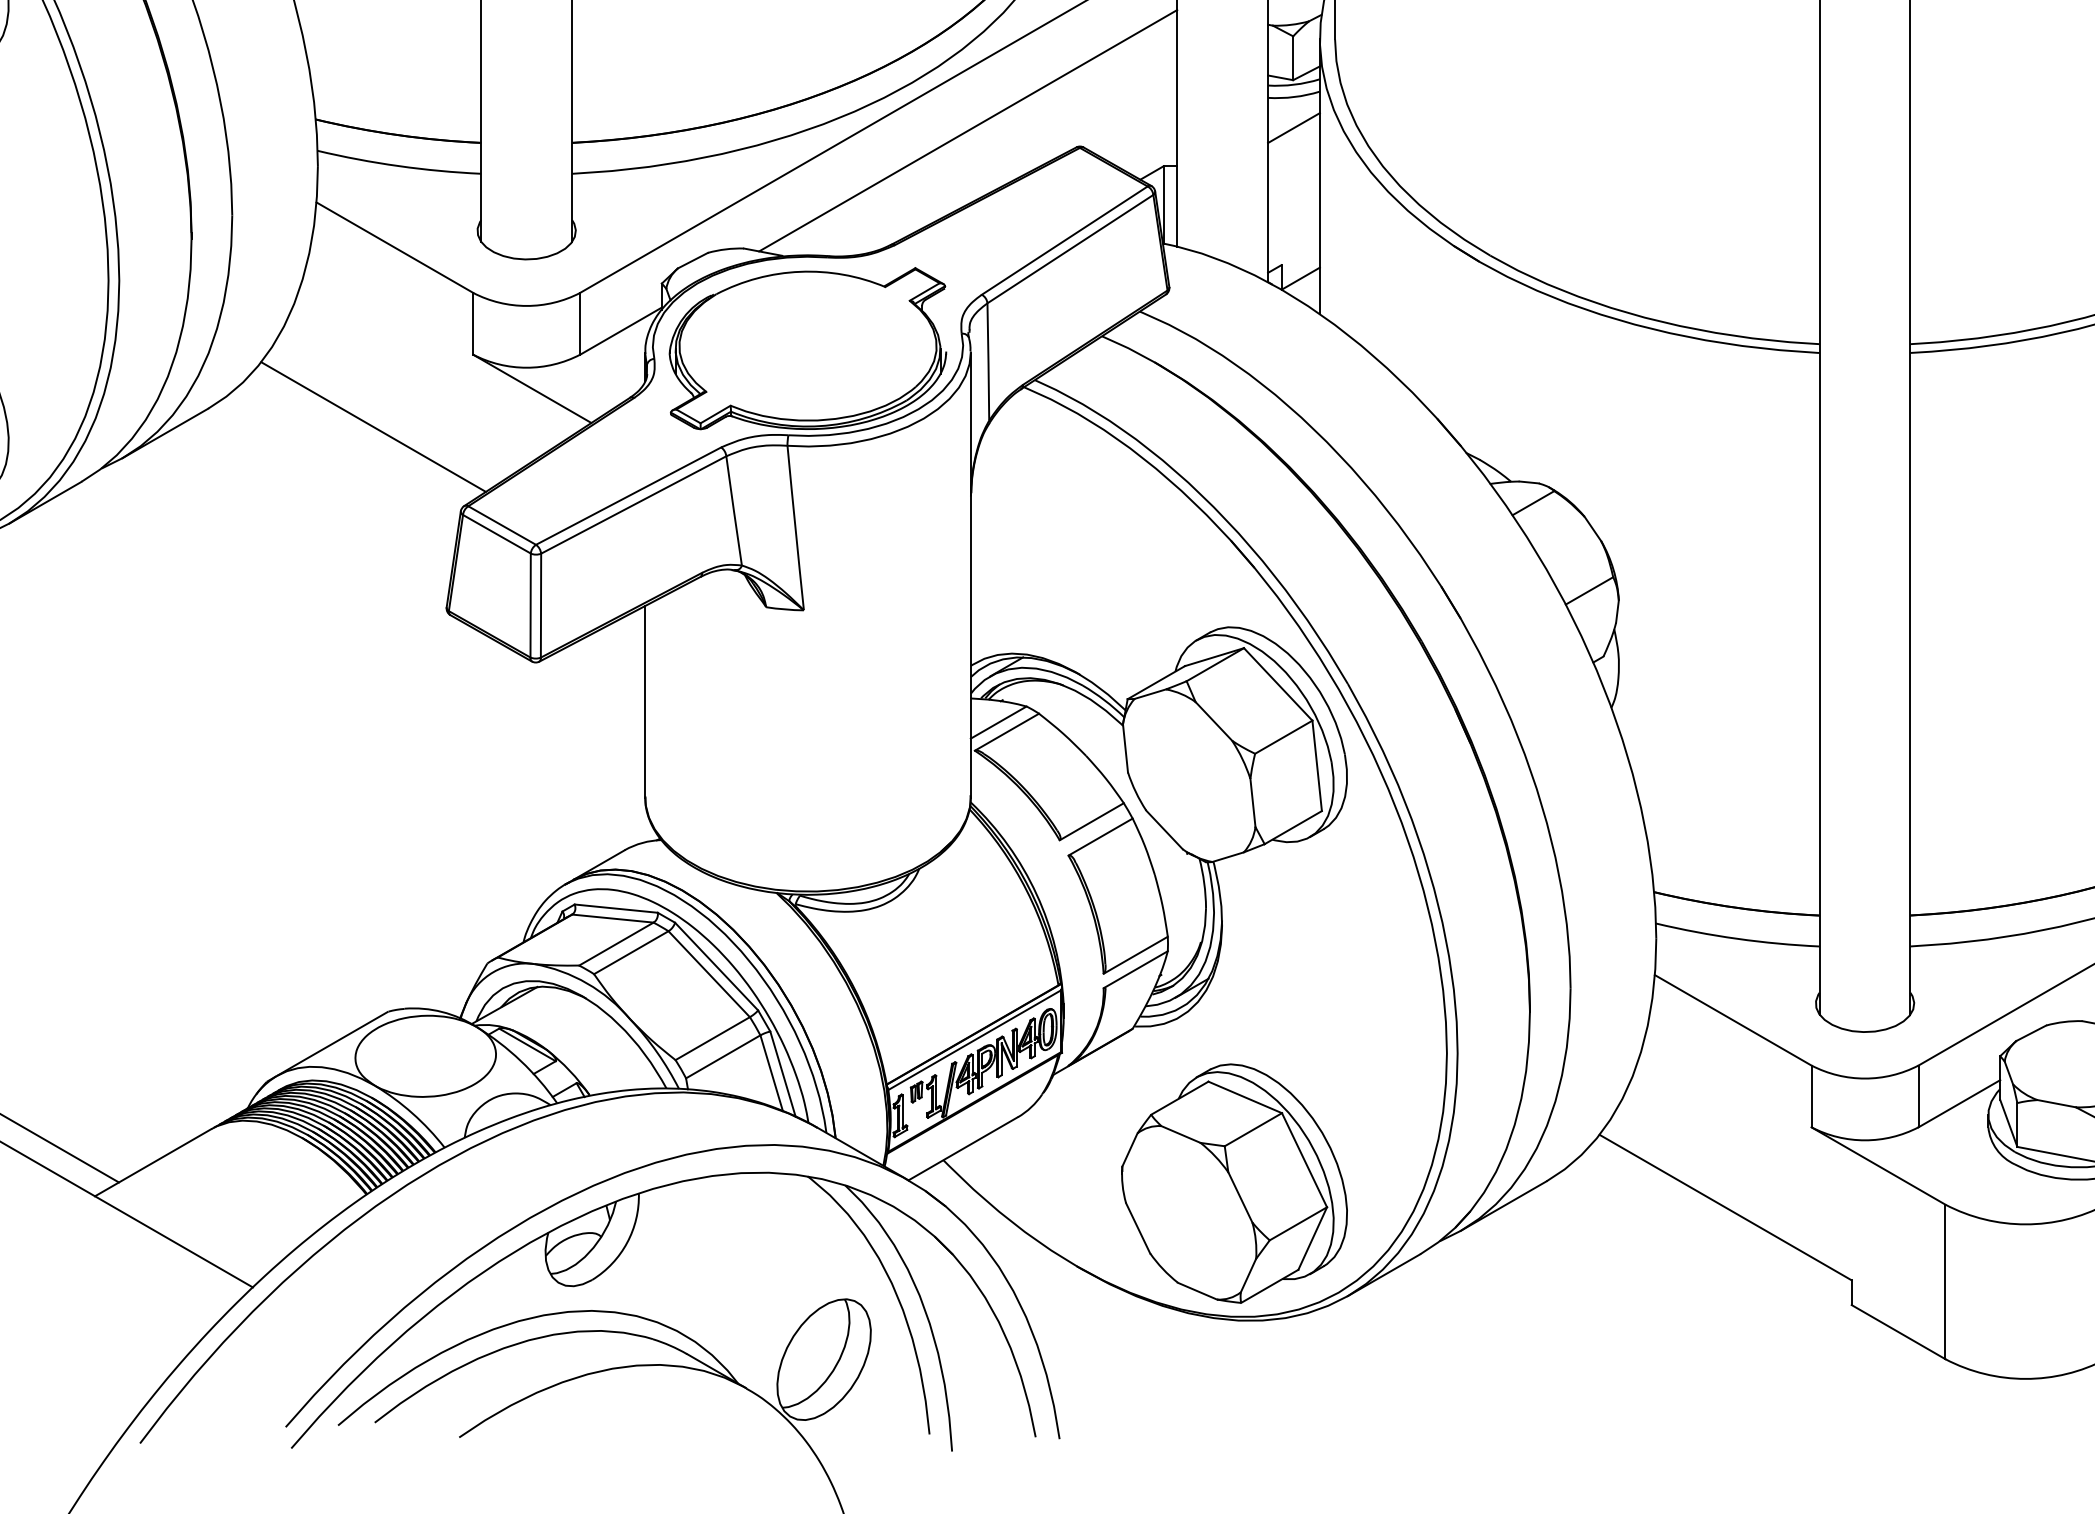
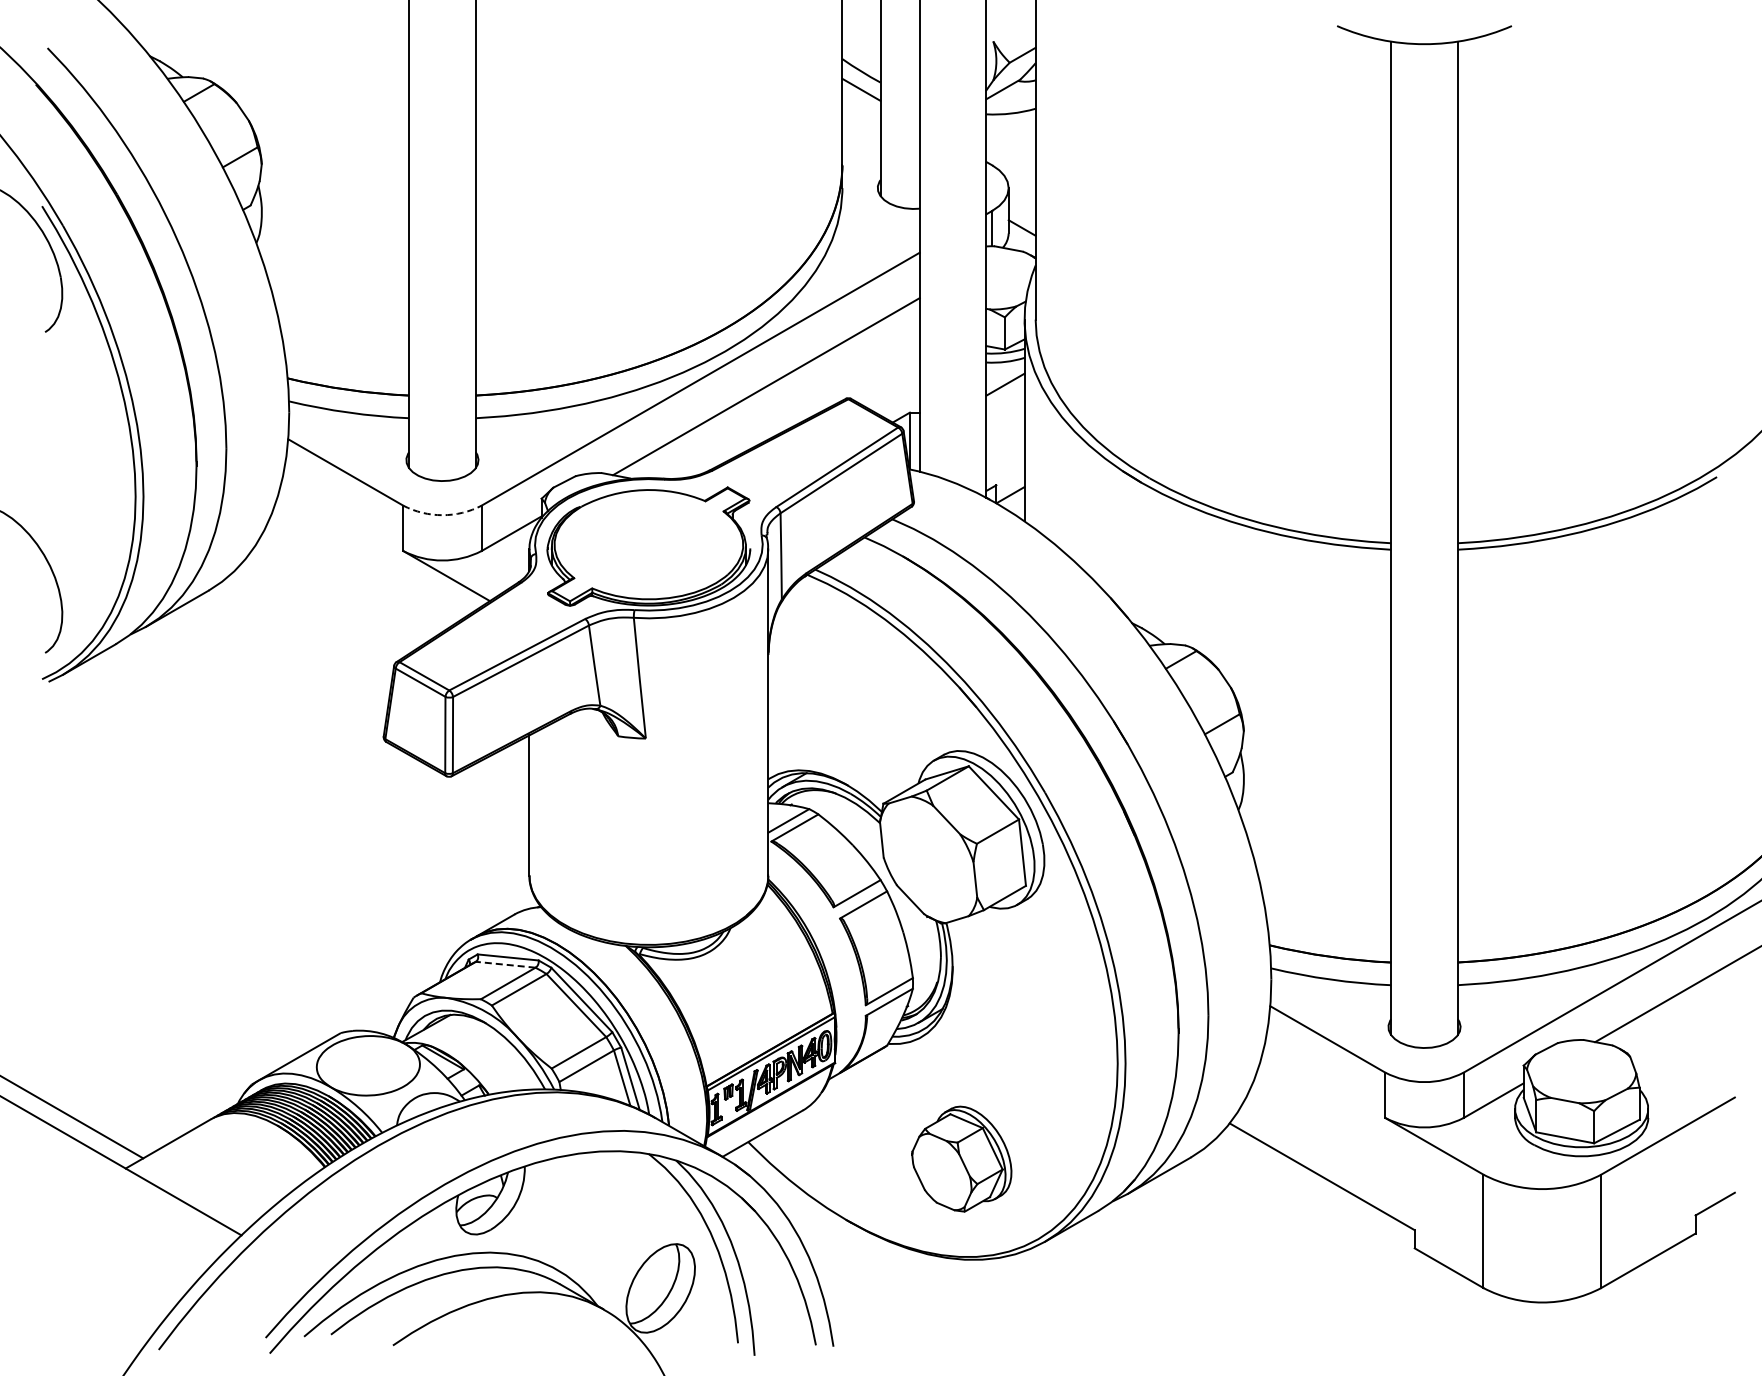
arc: (526, 306) -> (442, 515), solid -> dashed
line: (372, 426) -> (329, 603), removed
line: (612, 918) -> (505, 964), solid -> dashed
part: (1234, 1182) -> (961, 1158), size x0.6

